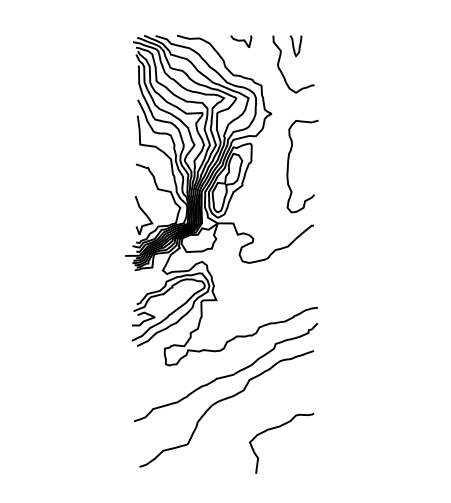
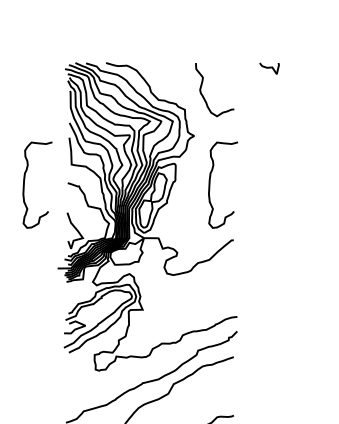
curve: (241, 41) -> (269, 68), moved
curve: (294, 46) -> (215, 73), removed
curve: (90, 161) -> (25, 180), added

